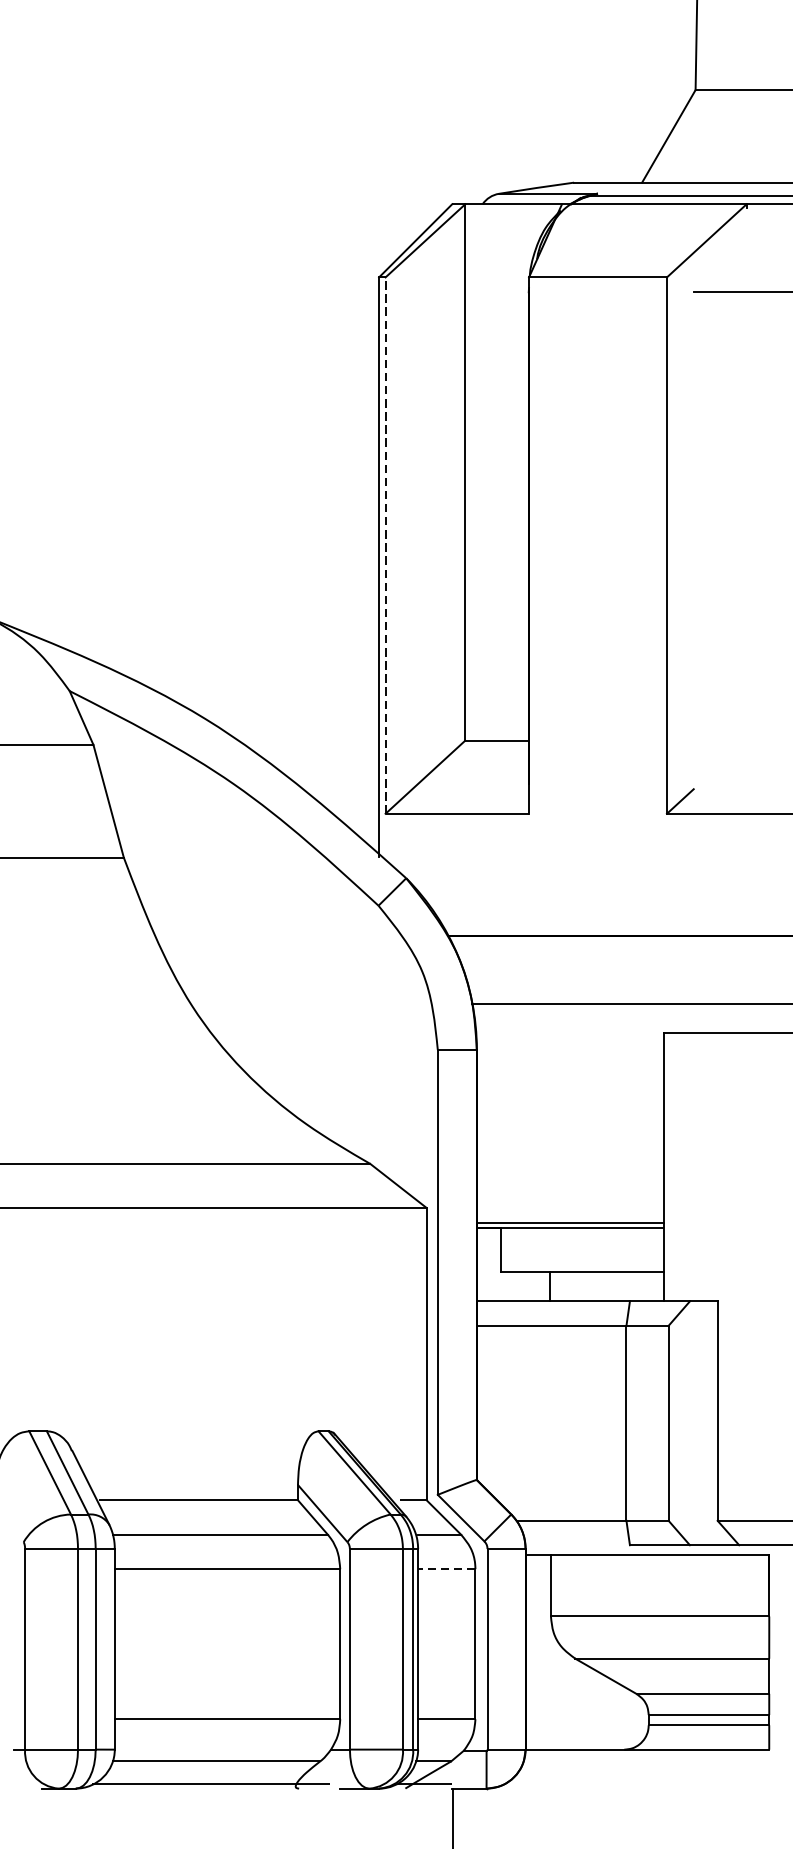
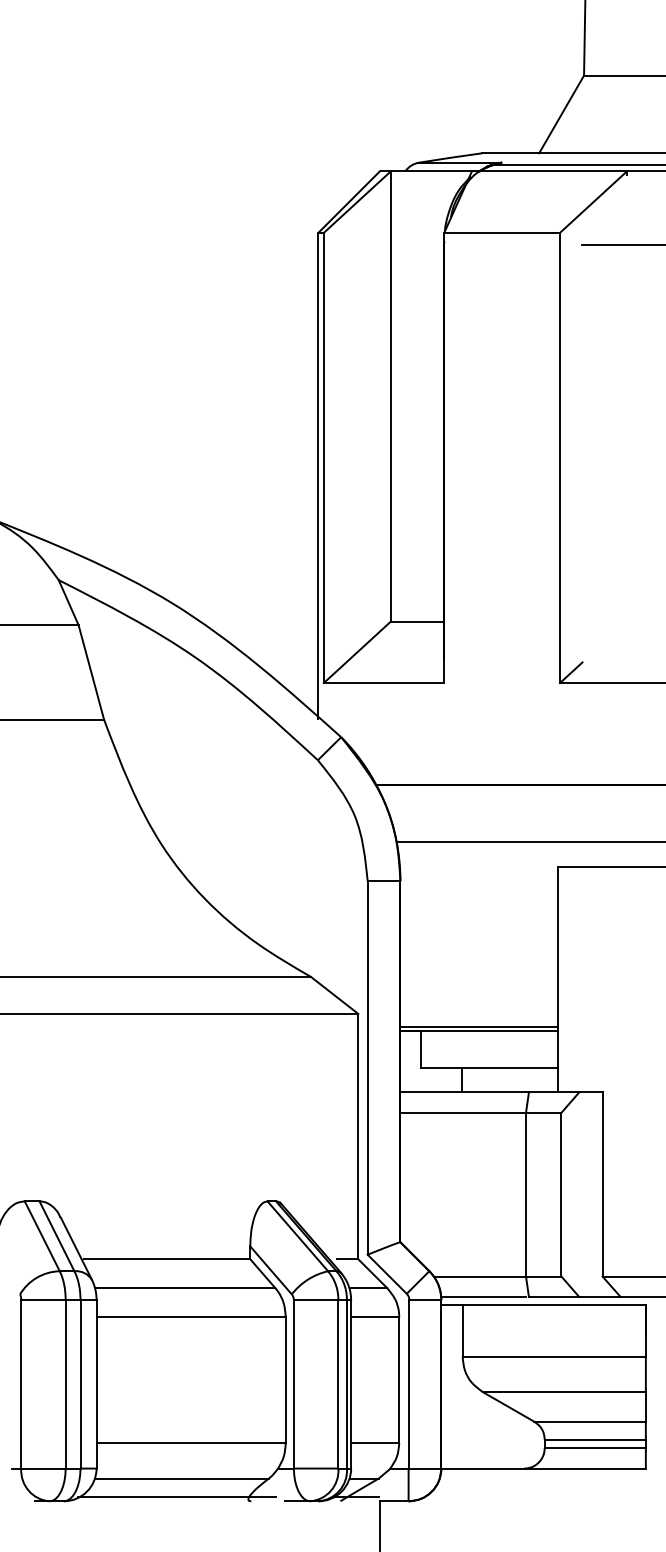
line: (385, 545) -> (323, 457), dashed -> solid
line: (575, 1544) -> (483, 1296), added
line: (445, 1569) -> (374, 1317), dashed -> solid

